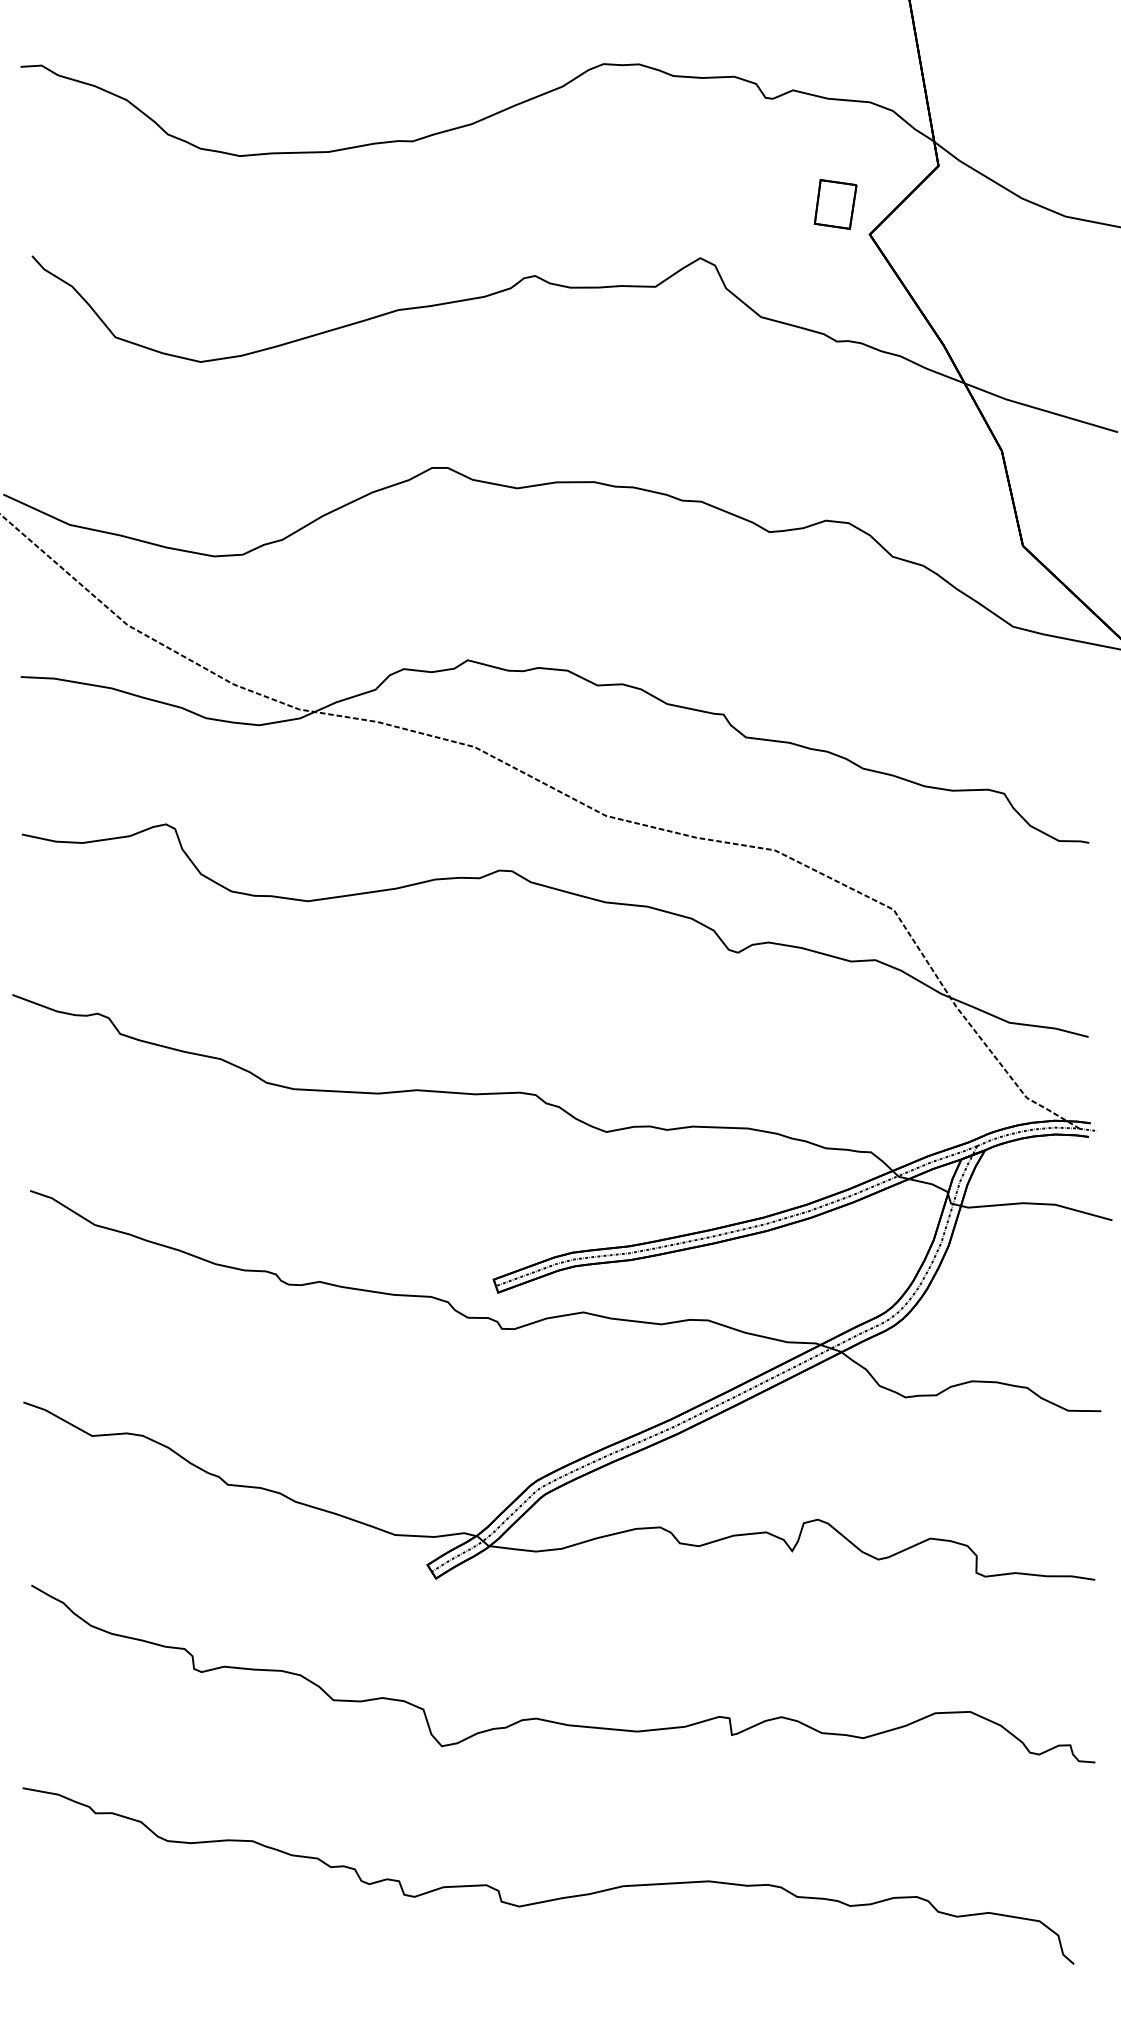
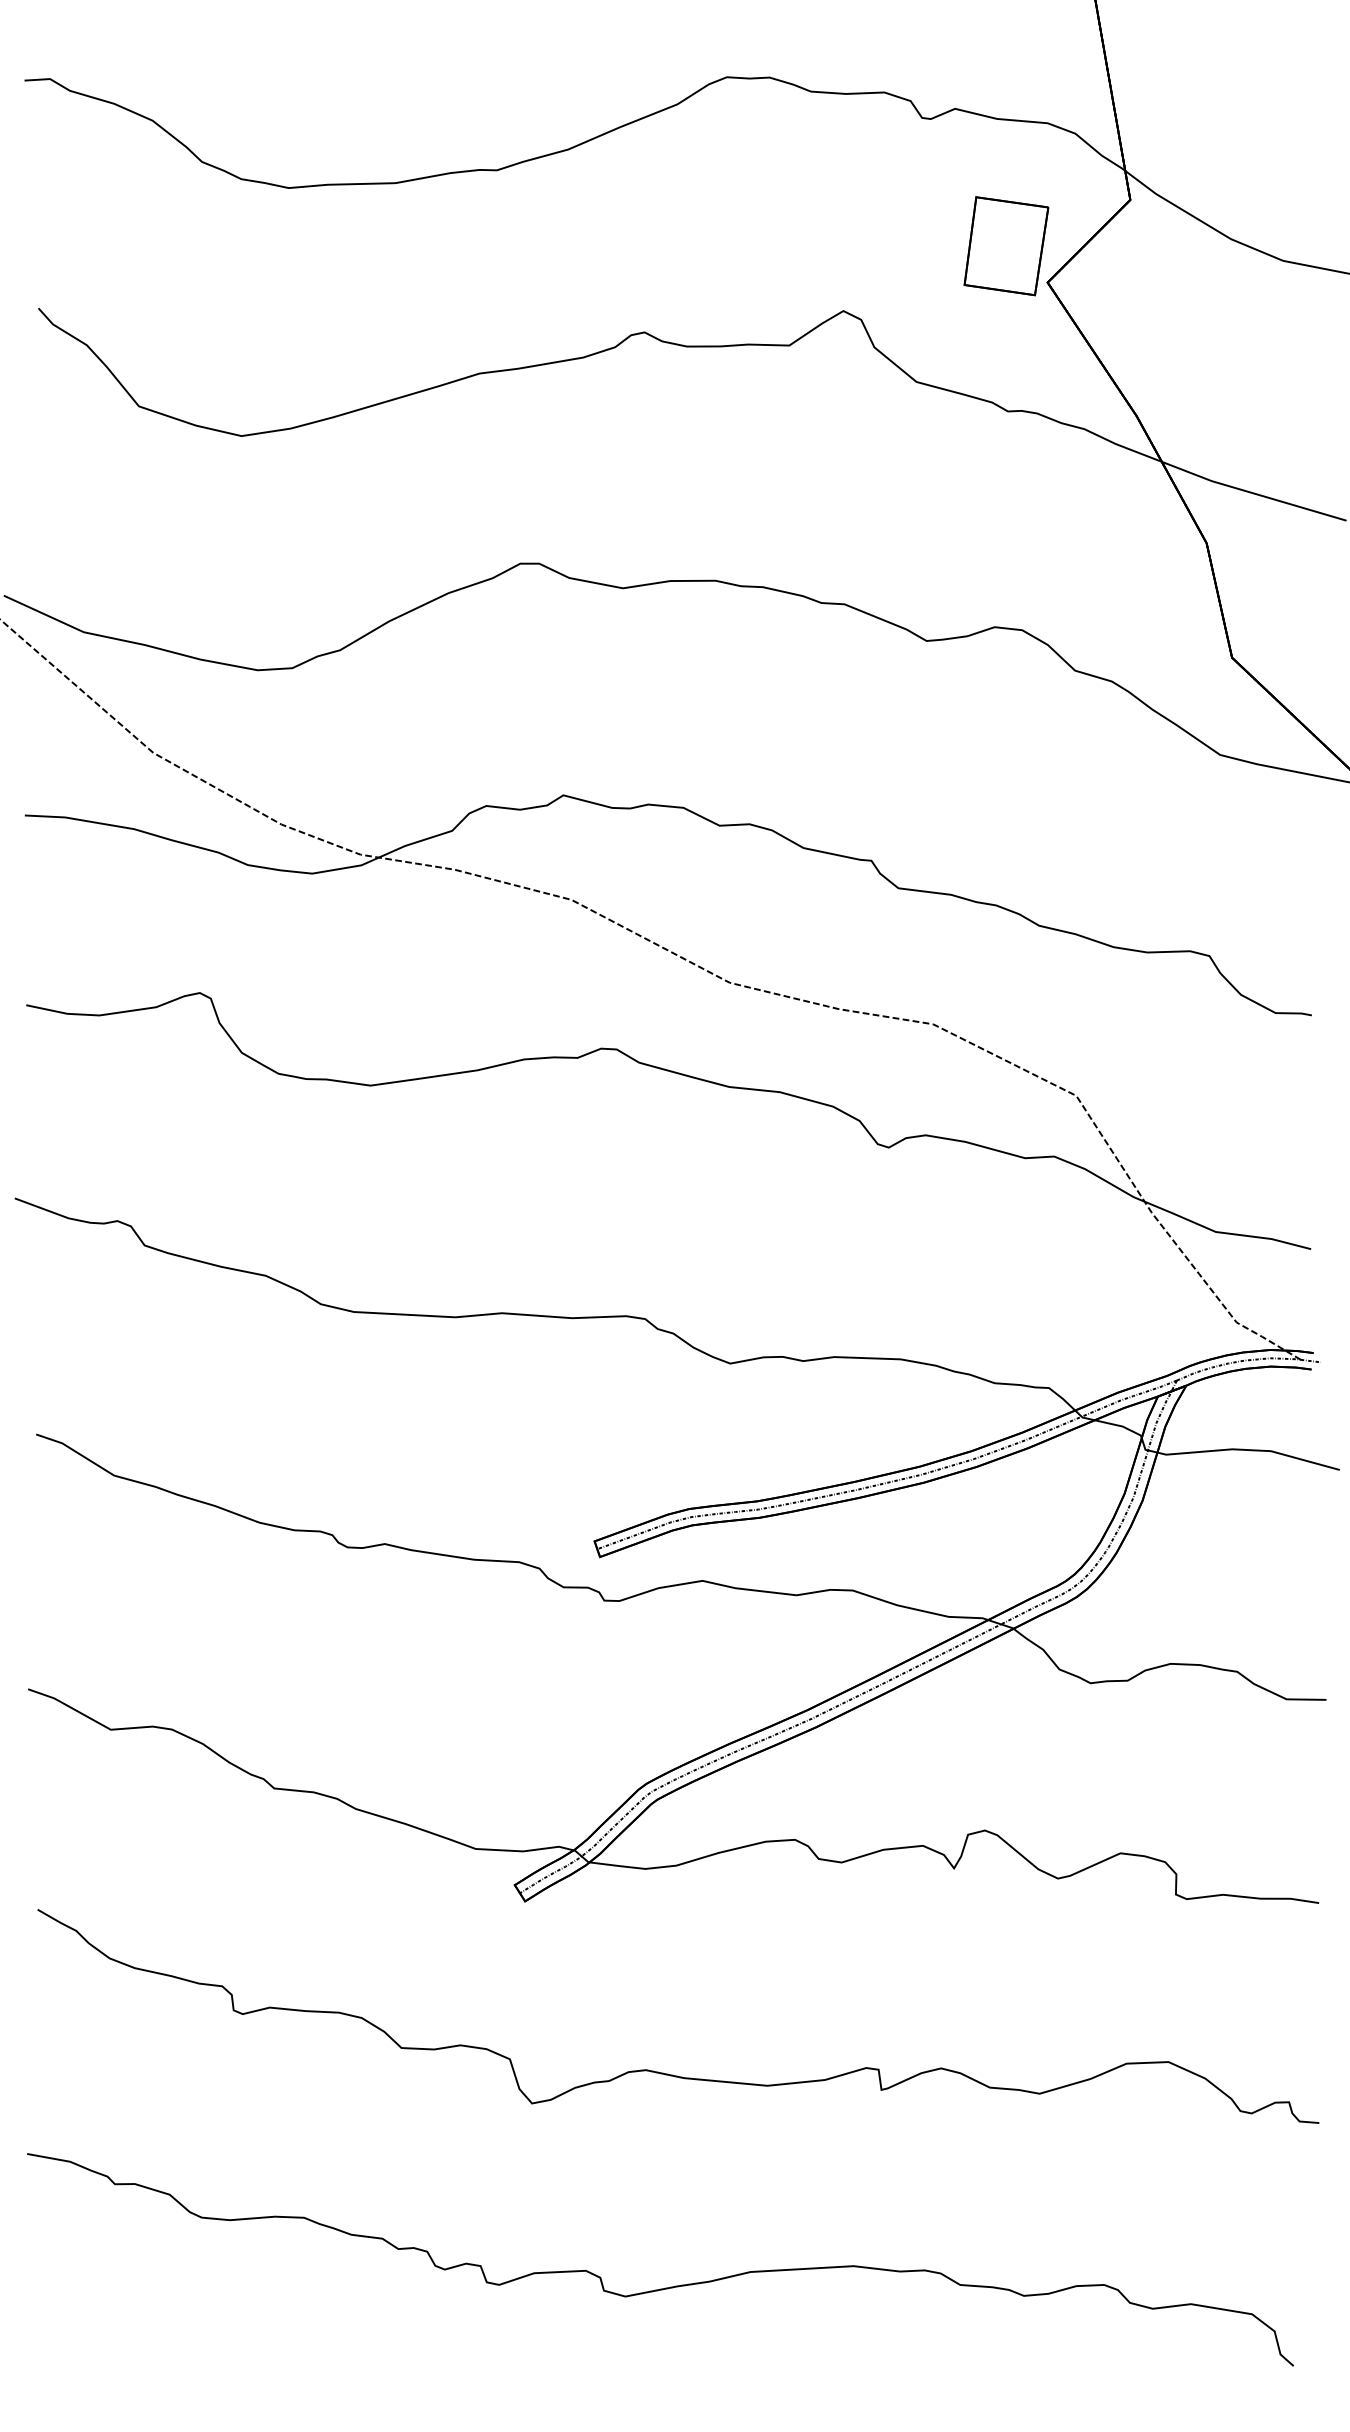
part: (835, 204) -> (1006, 246), size x1.67

